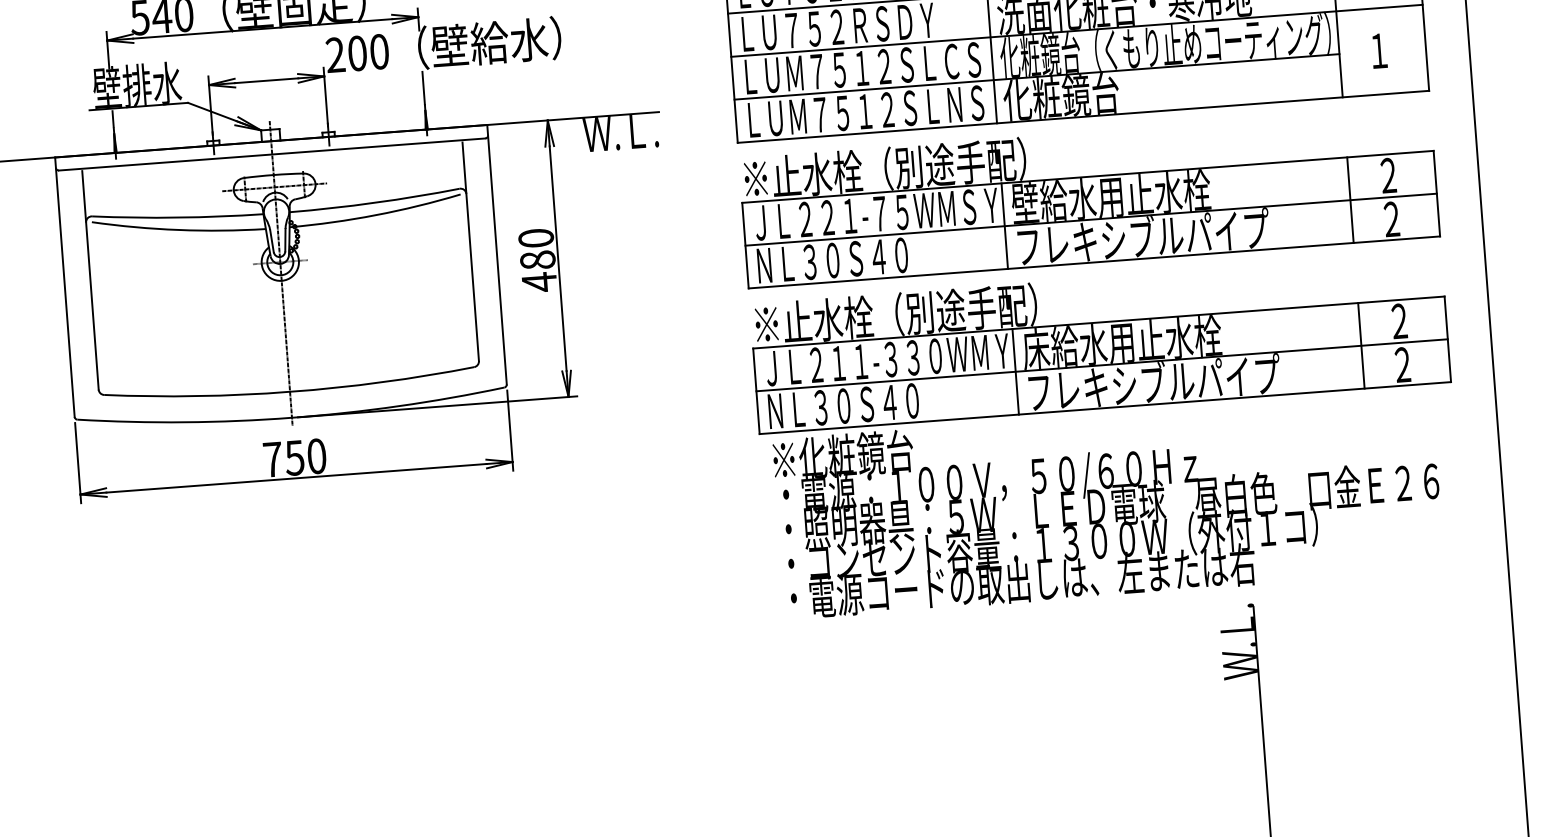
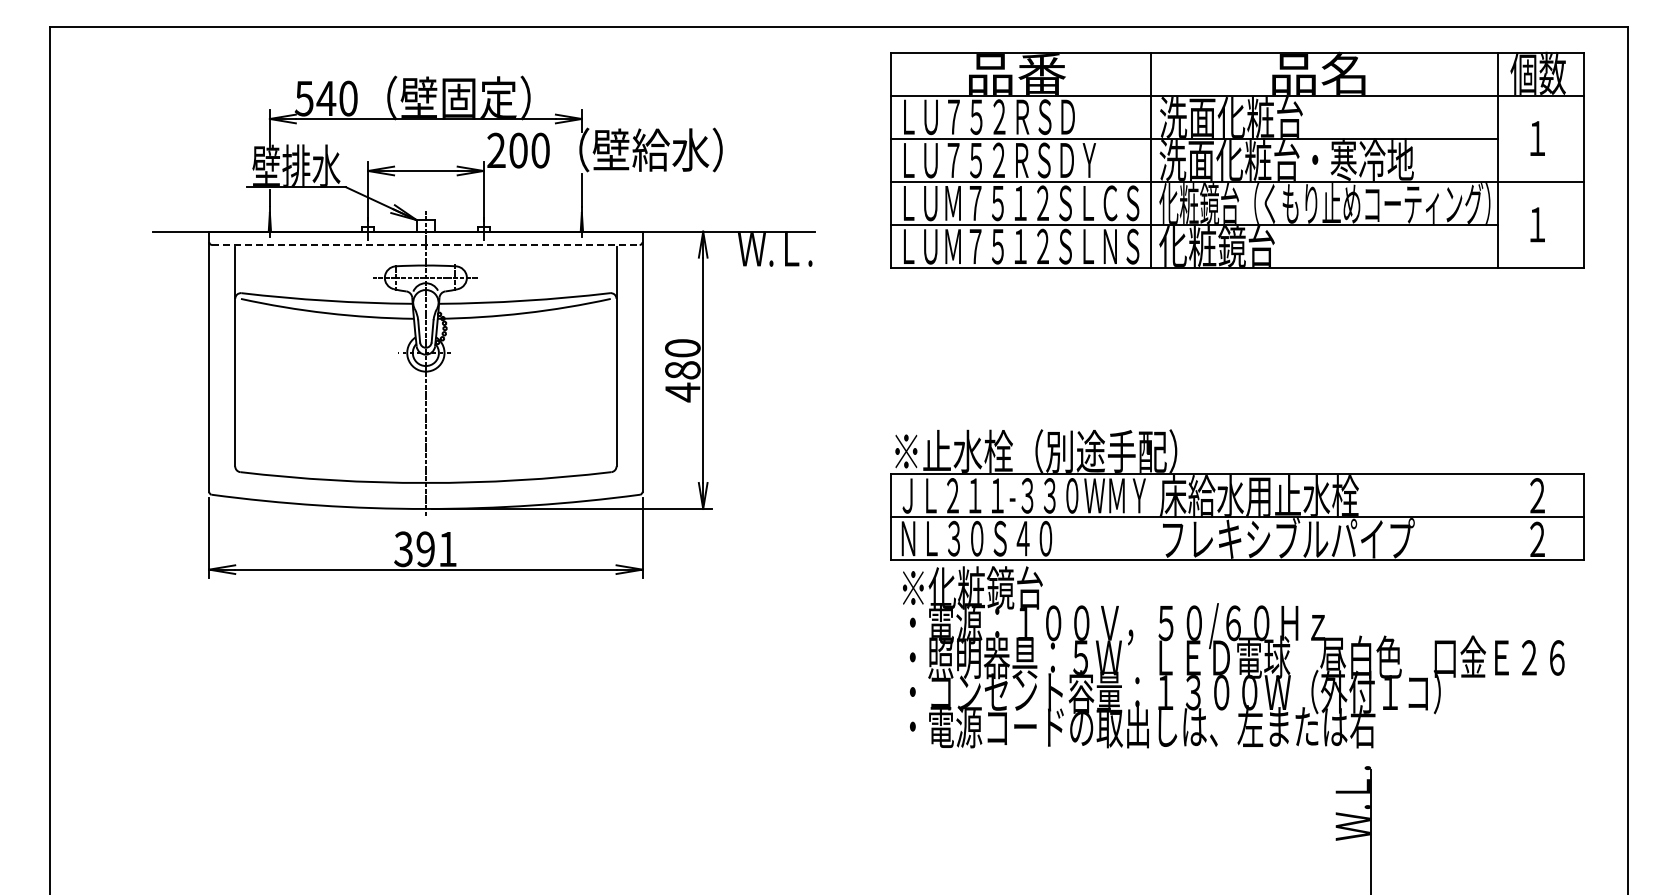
line: (271, 154) -> (425, 244), solid -> dashed
part: (1089, 196) -> (1237, 348), removed
line: (1361, 345) -> (1497, 517), removed
line: (1015, 371) -> (1150, 517), removed
text: (294, 458) -> (425, 549), 750 -> 391

